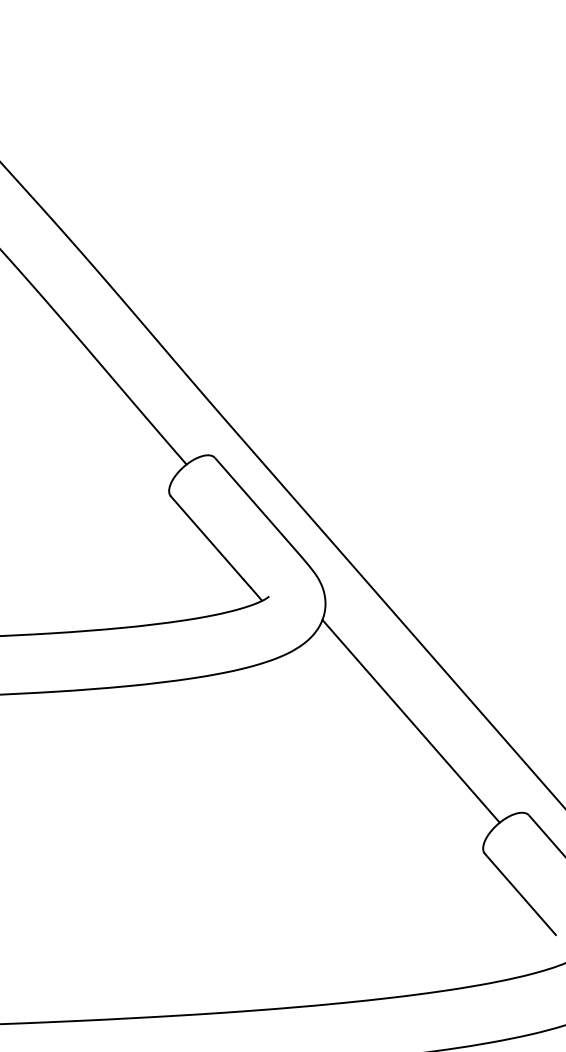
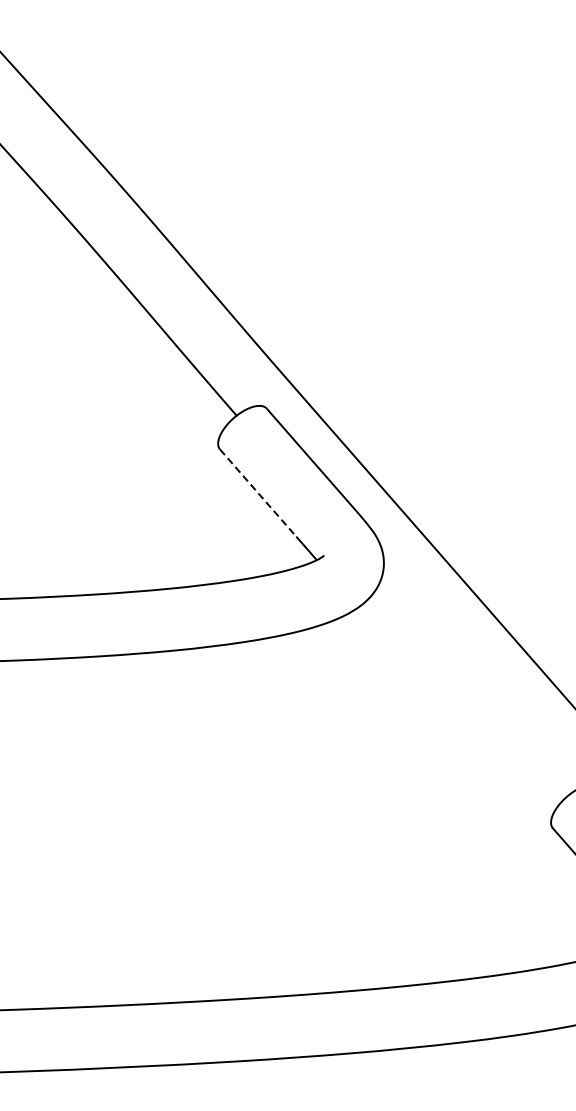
line: (207, 538) -> (258, 494), solid -> dashed
line: (410, 720) -> (473, 686), removed

